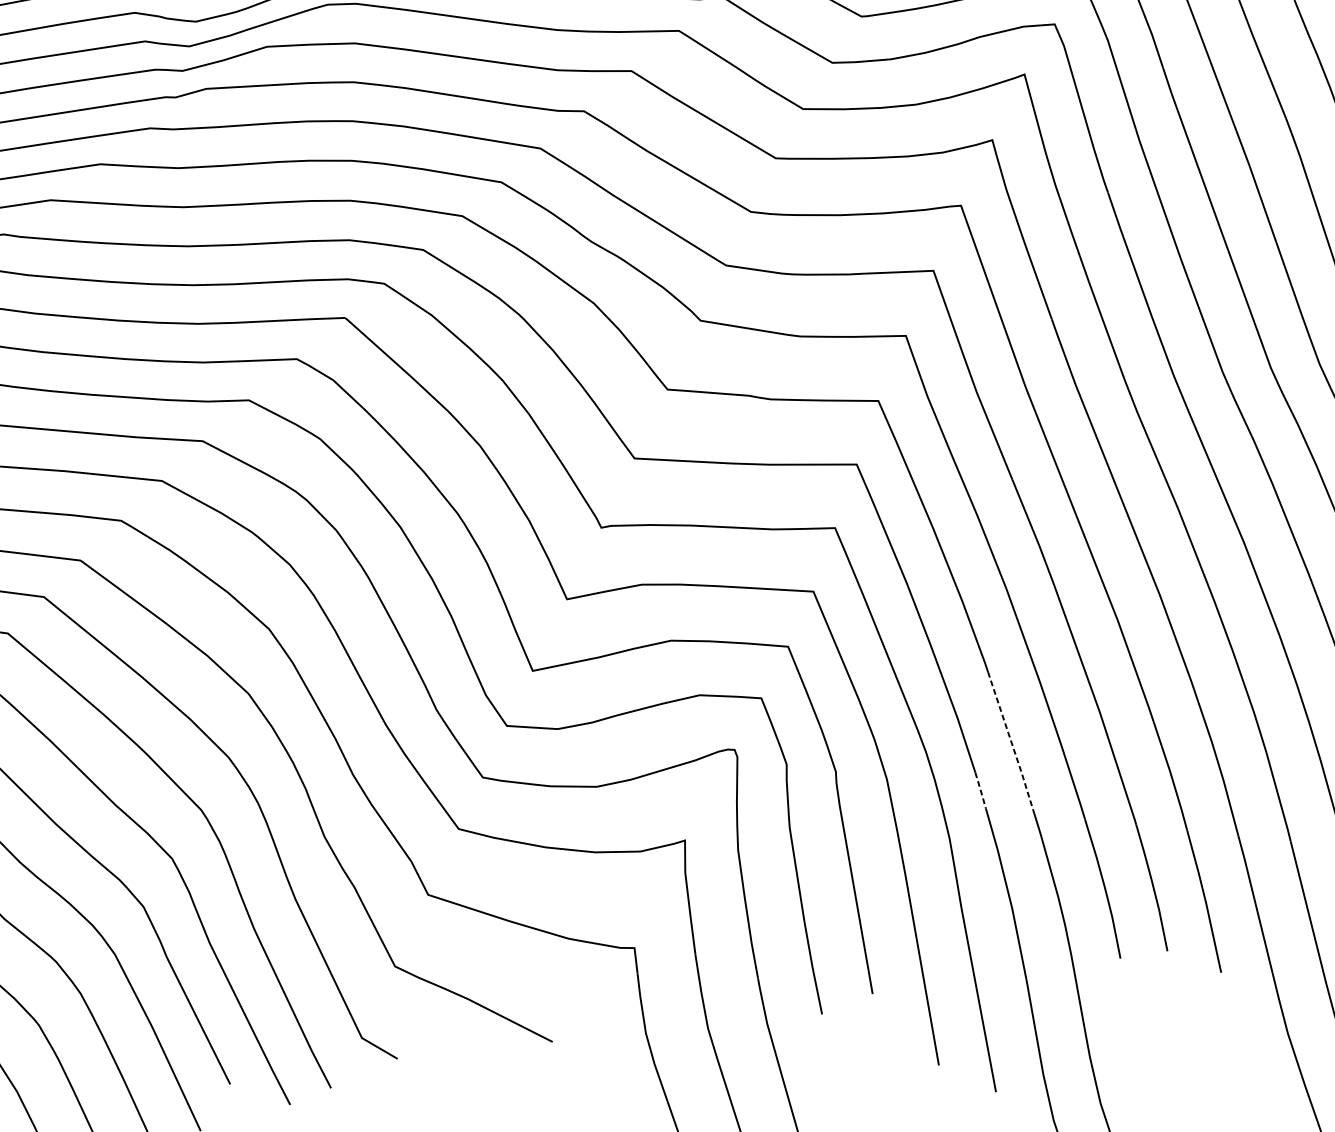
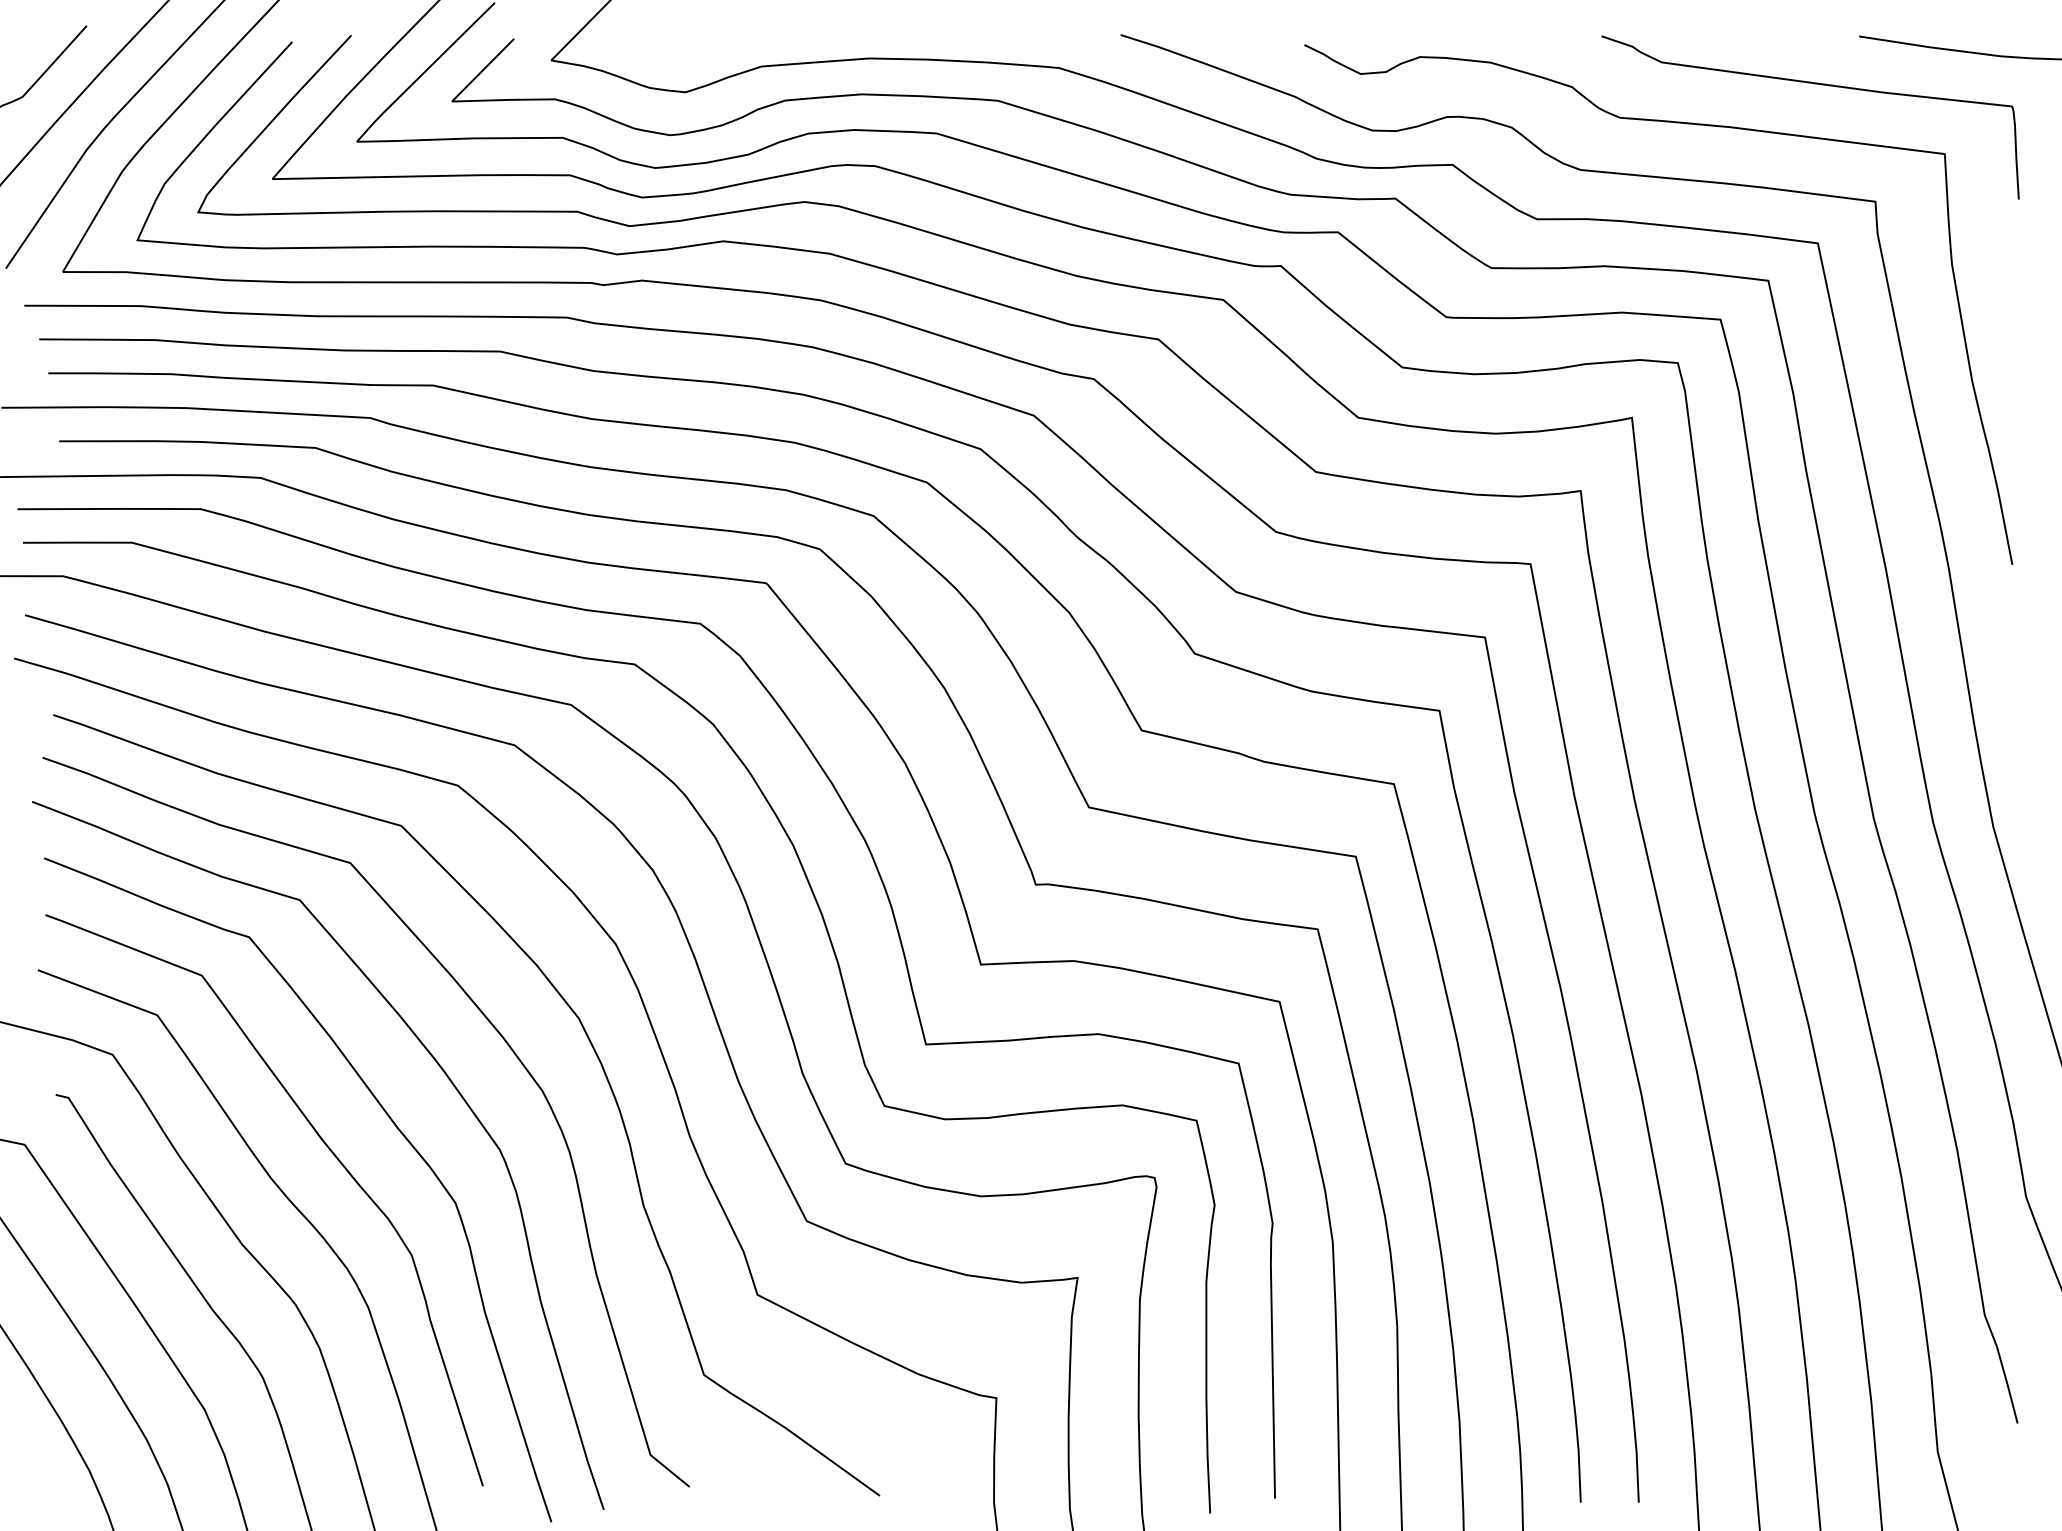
line: (1012, 743) -> (1490, 1222), dashed -> solid
line: (980, 789) -> (1443, 1272), dashed -> solid

